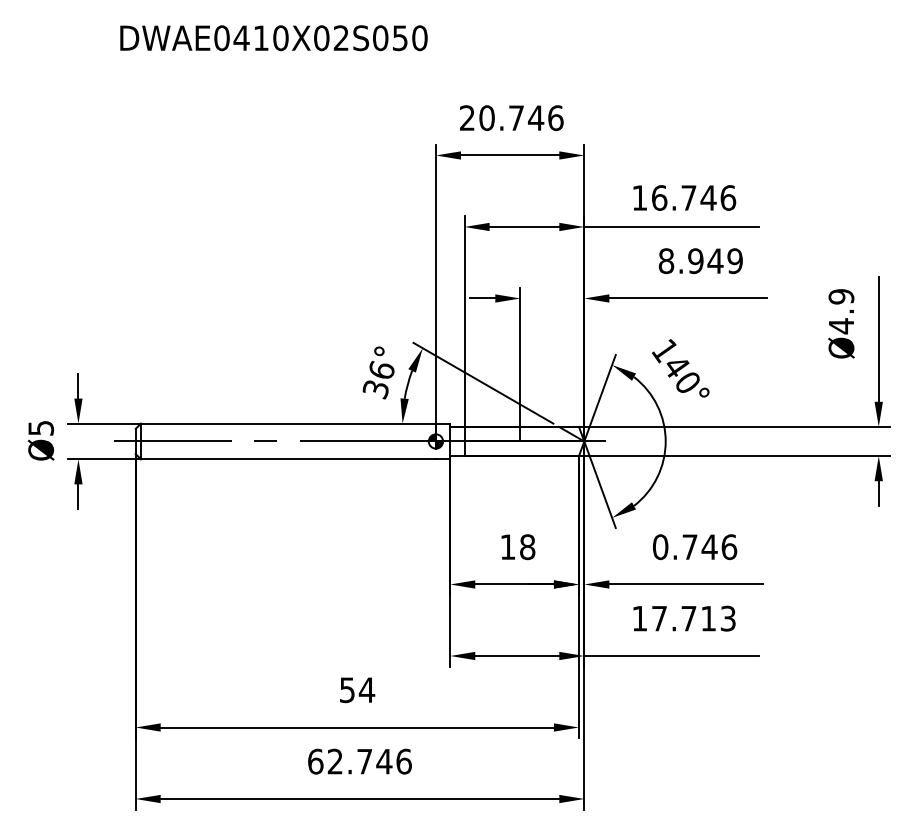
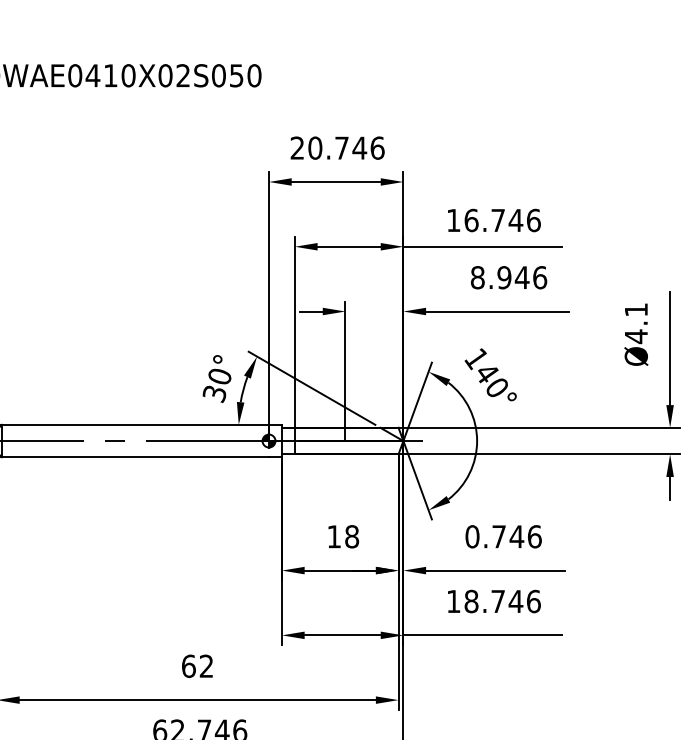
text: (735, 261) -> (540, 278), 8.949 -> 8.946
text: (841, 296) -> (636, 309), Ø4.9 -> Ø4.1
text: (381, 369) -> (219, 375), 36° -> 30°
text: (694, 618) -> (503, 601), 17.713 -> 18.746
text: (357, 690) -> (197, 666), 54 -> 62

